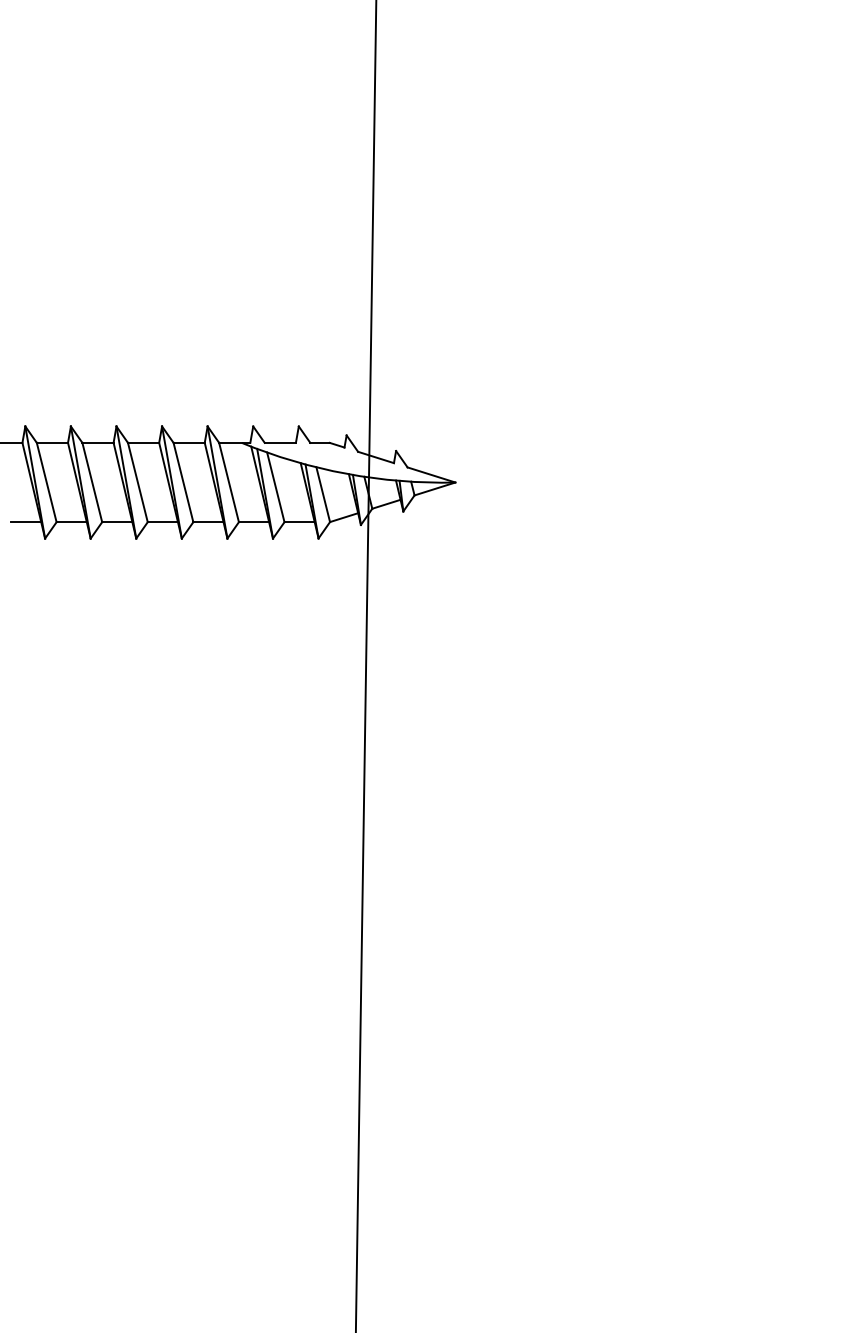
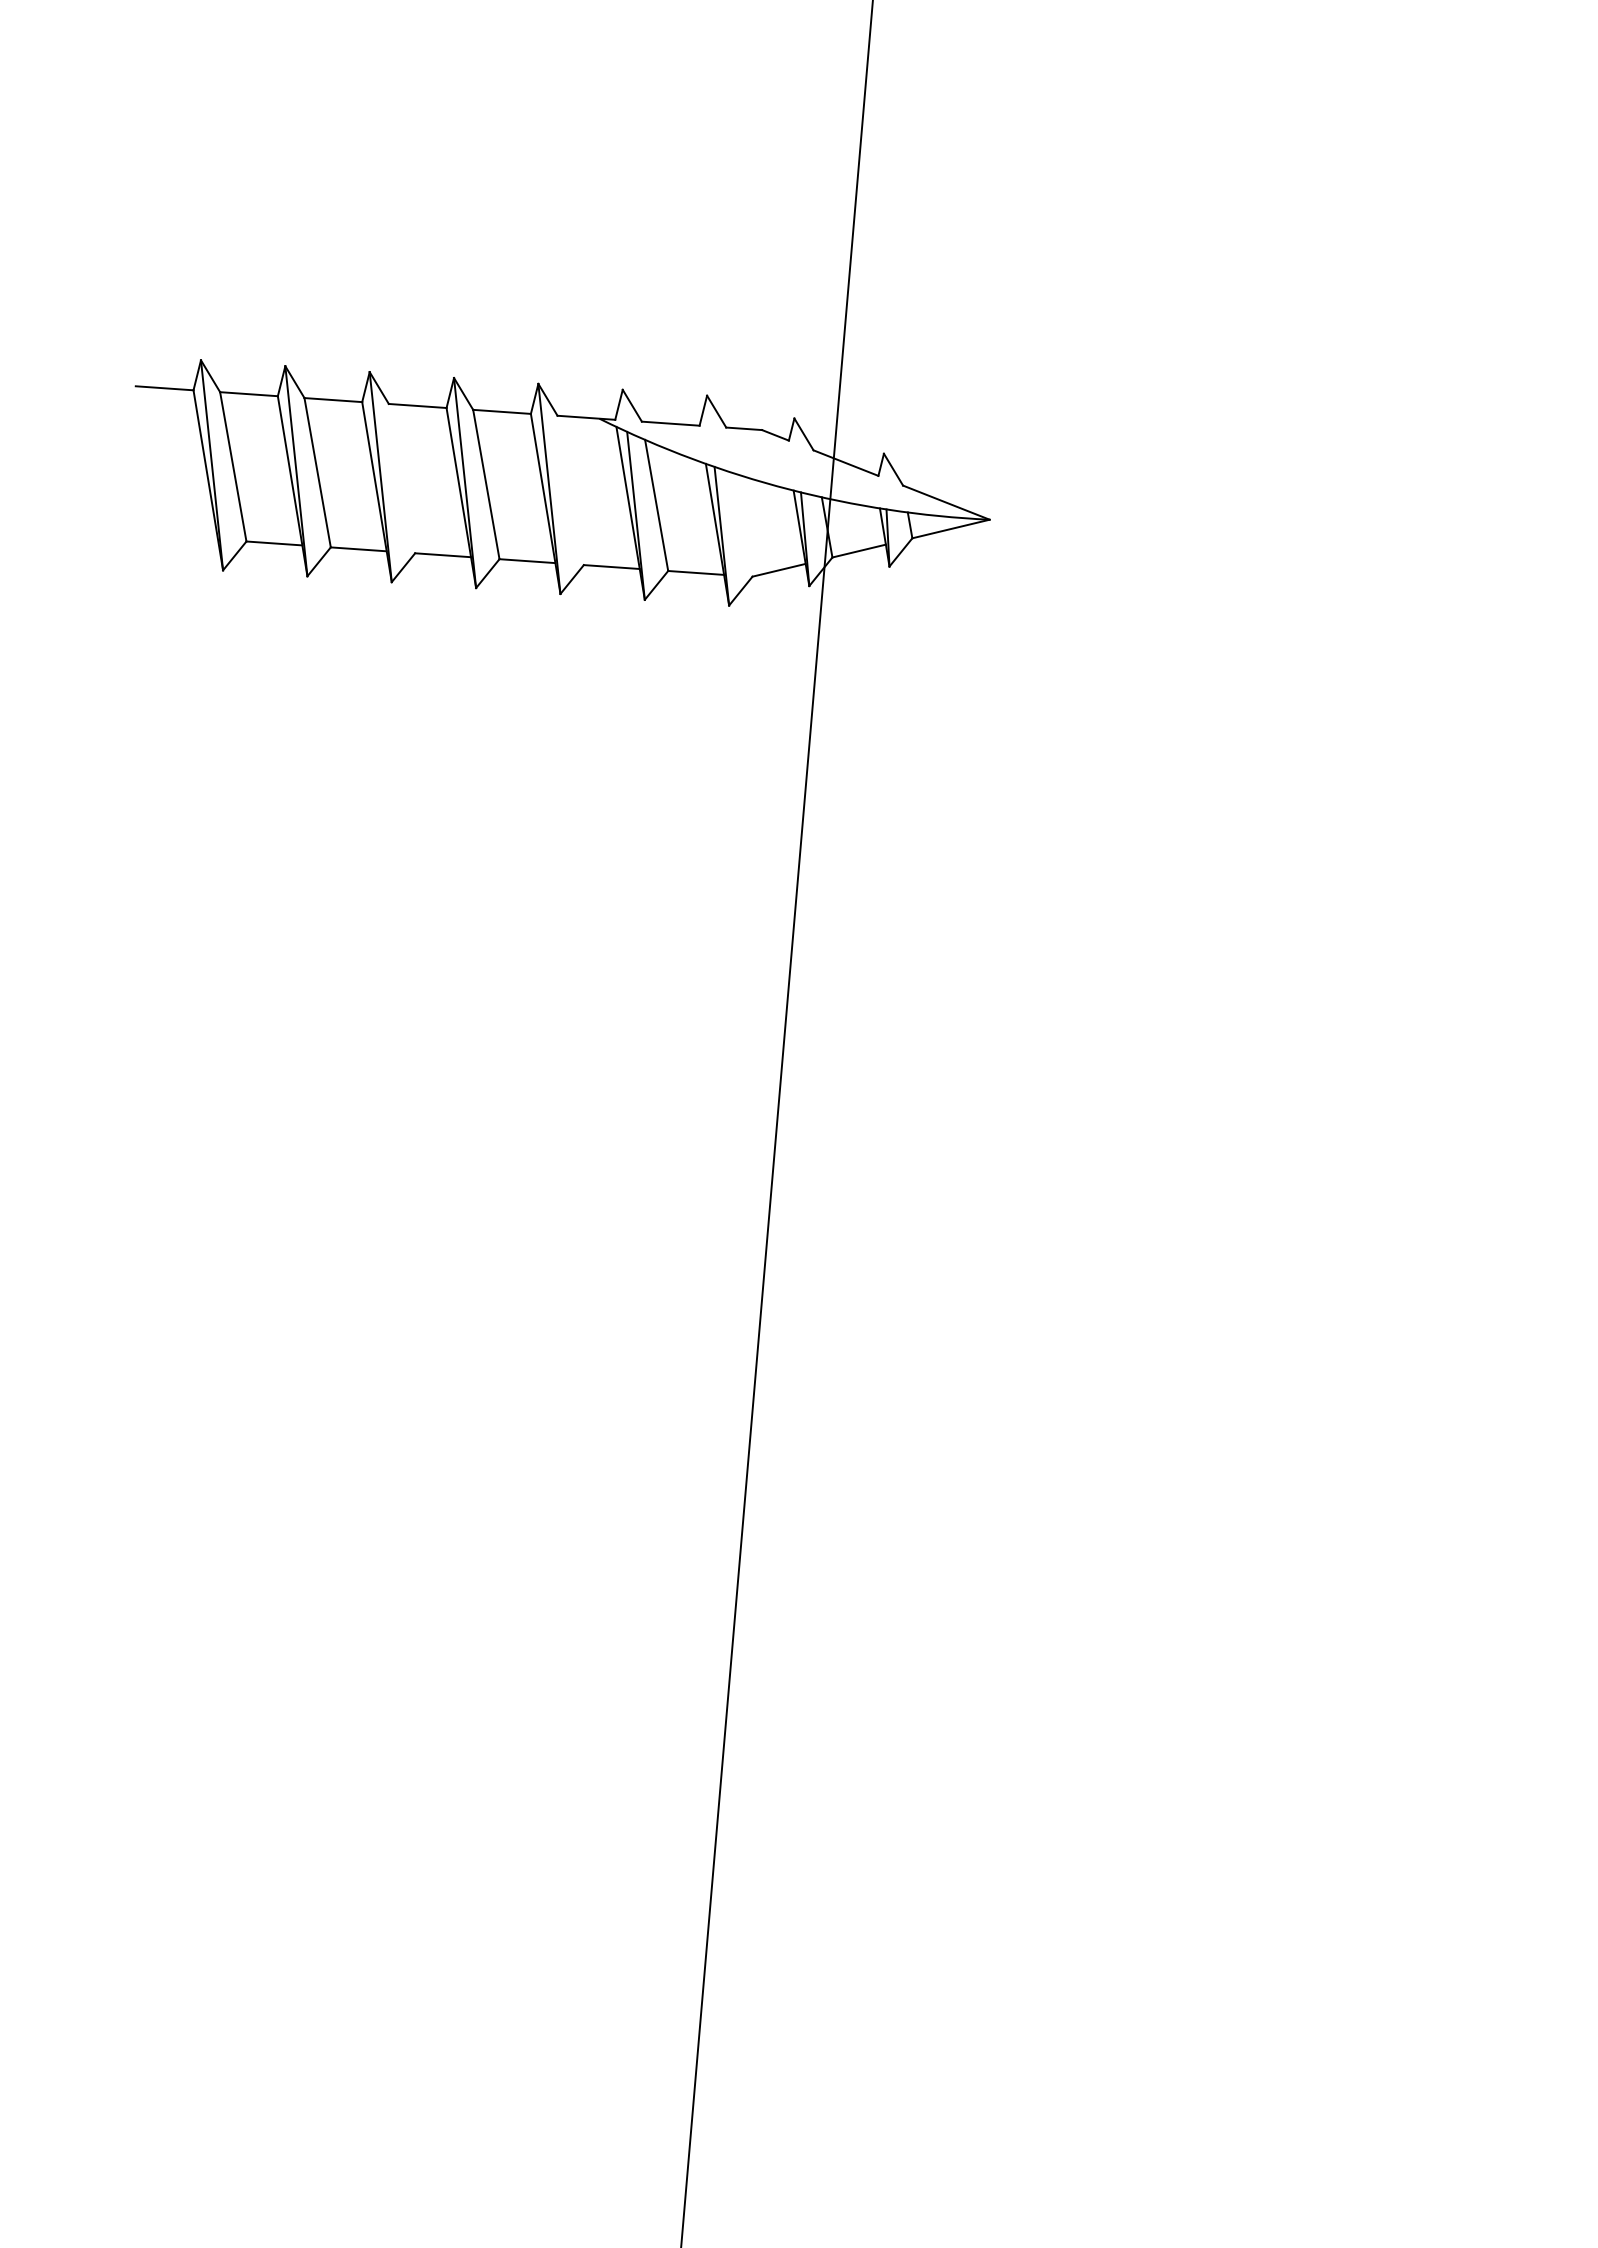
line: (137, 482) -> (401, 478), removed
line: (228, 482) -> (569, 490), removed
line: (323, 494) -> (743, 524), removed
line: (26, 522) -> (190, 538), removed

